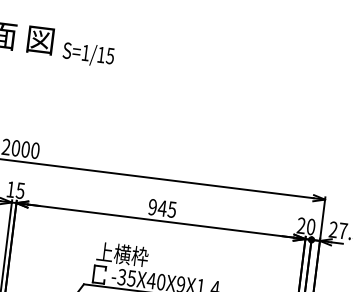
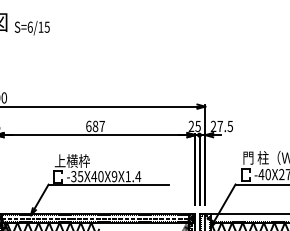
text: (84, 51) -> (29, 26), S=1/15 -> S=6/15
text: (162, 208) -> (95, 126), 945 -> 687
text: (310, 225) -> (197, 125), 20 -> 25

